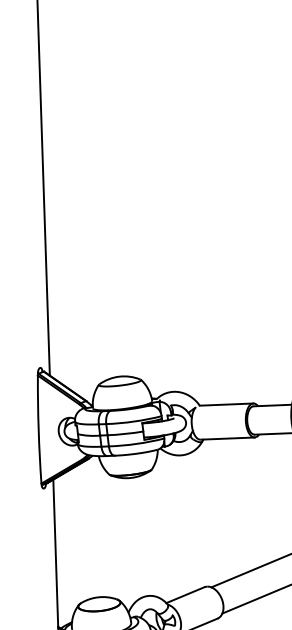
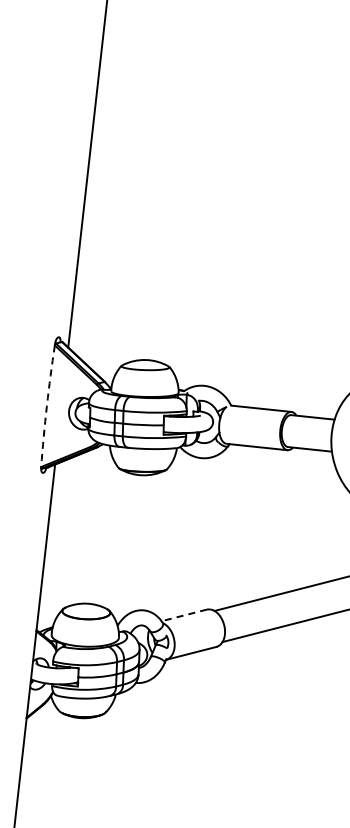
arc: (38, 430) -> (46, 406), solid -> dashed
line: (184, 595) -> (183, 615), solid -> dashed

